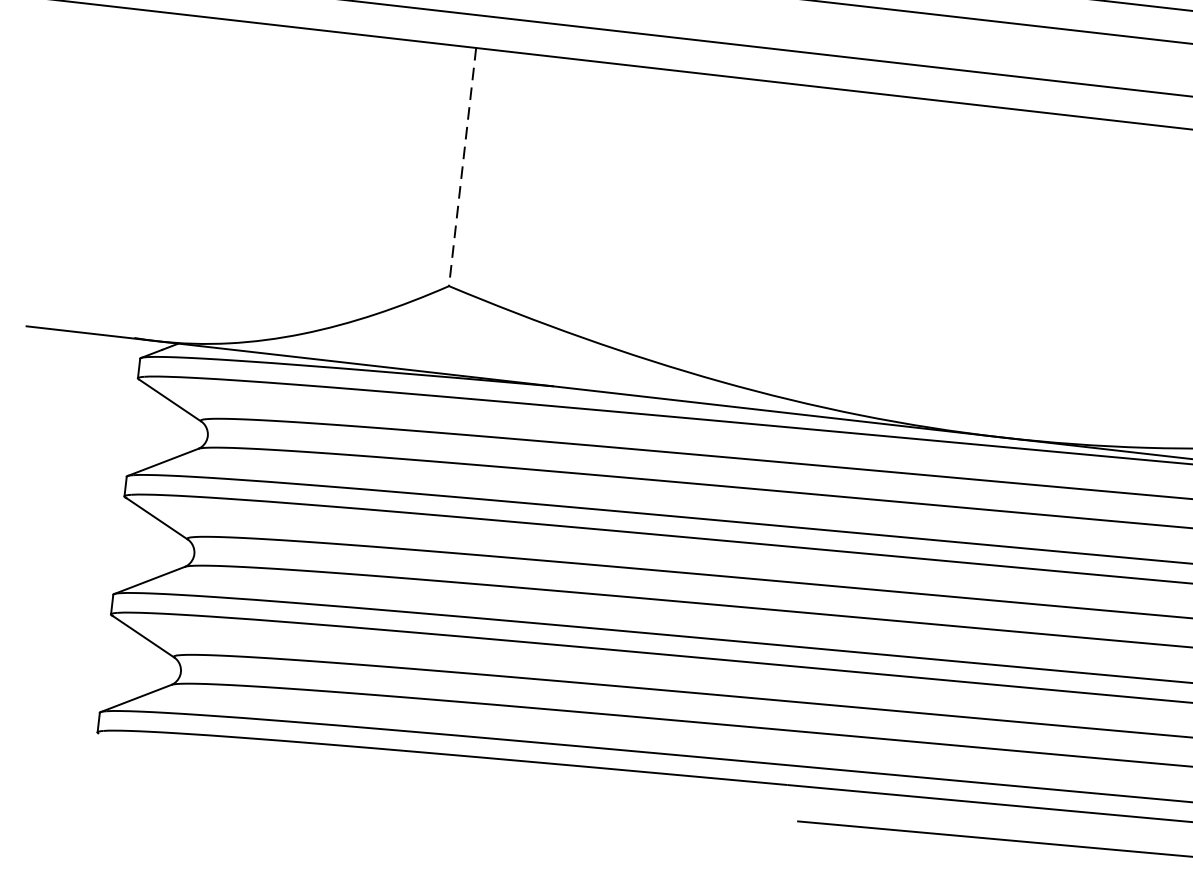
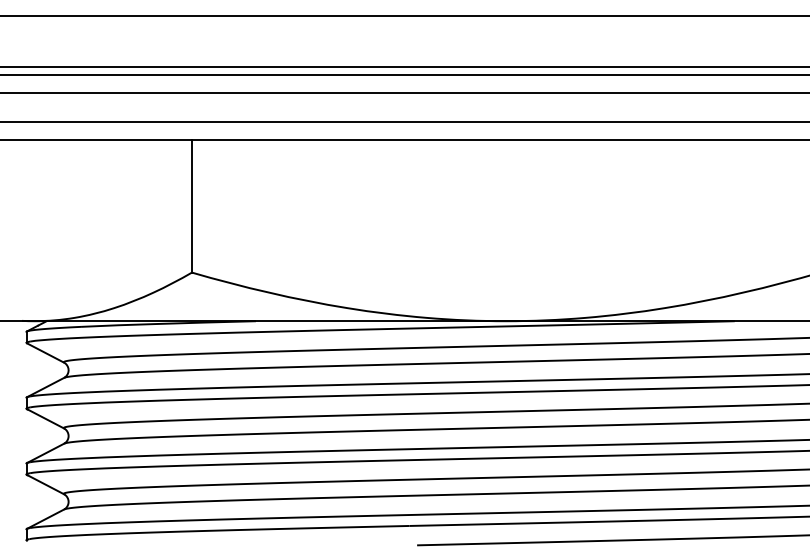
line: (461, 167) -> (191, 206), dashed -> solid

